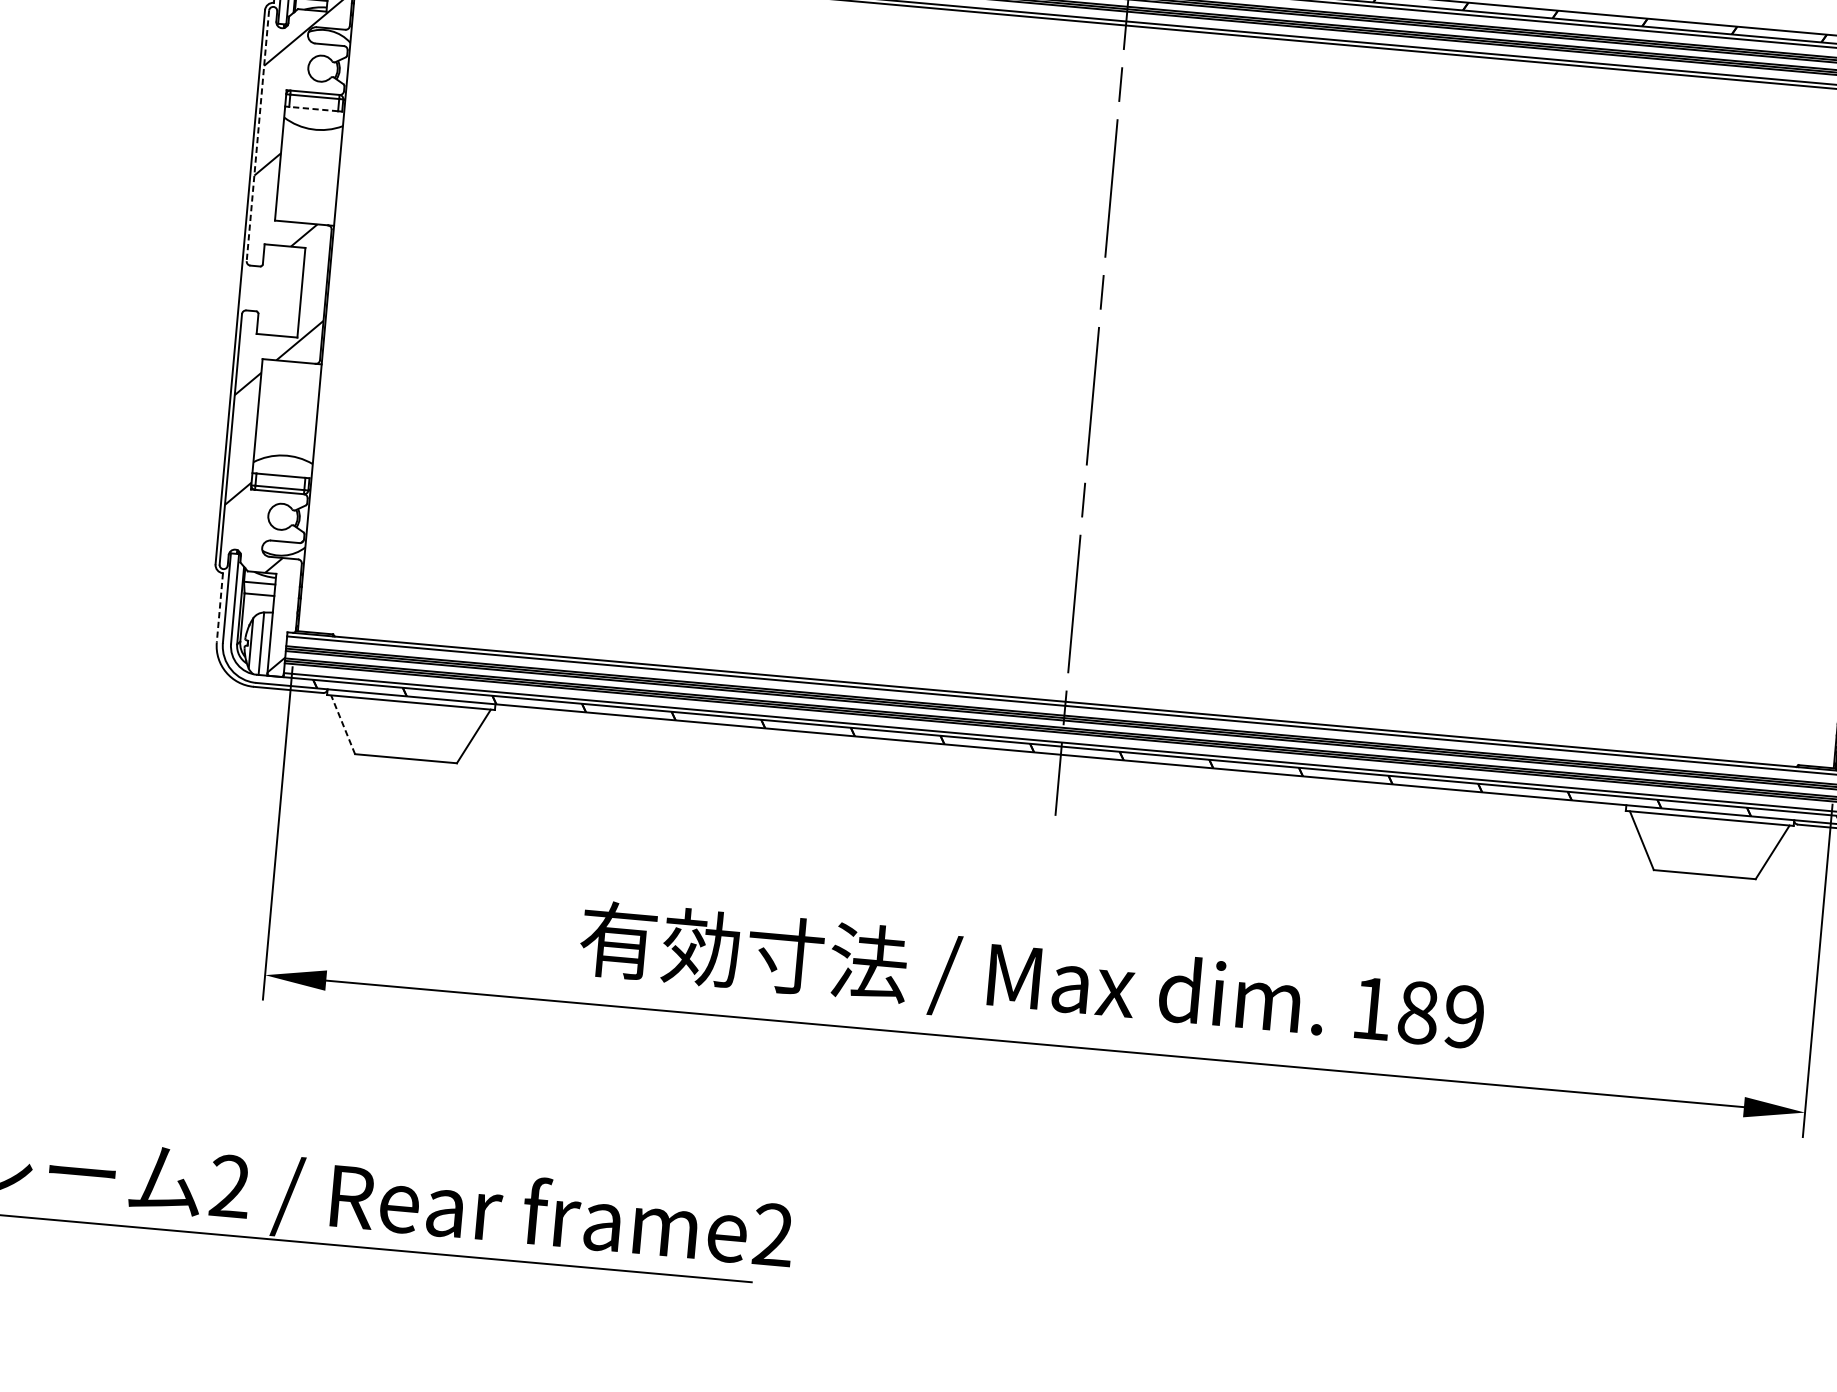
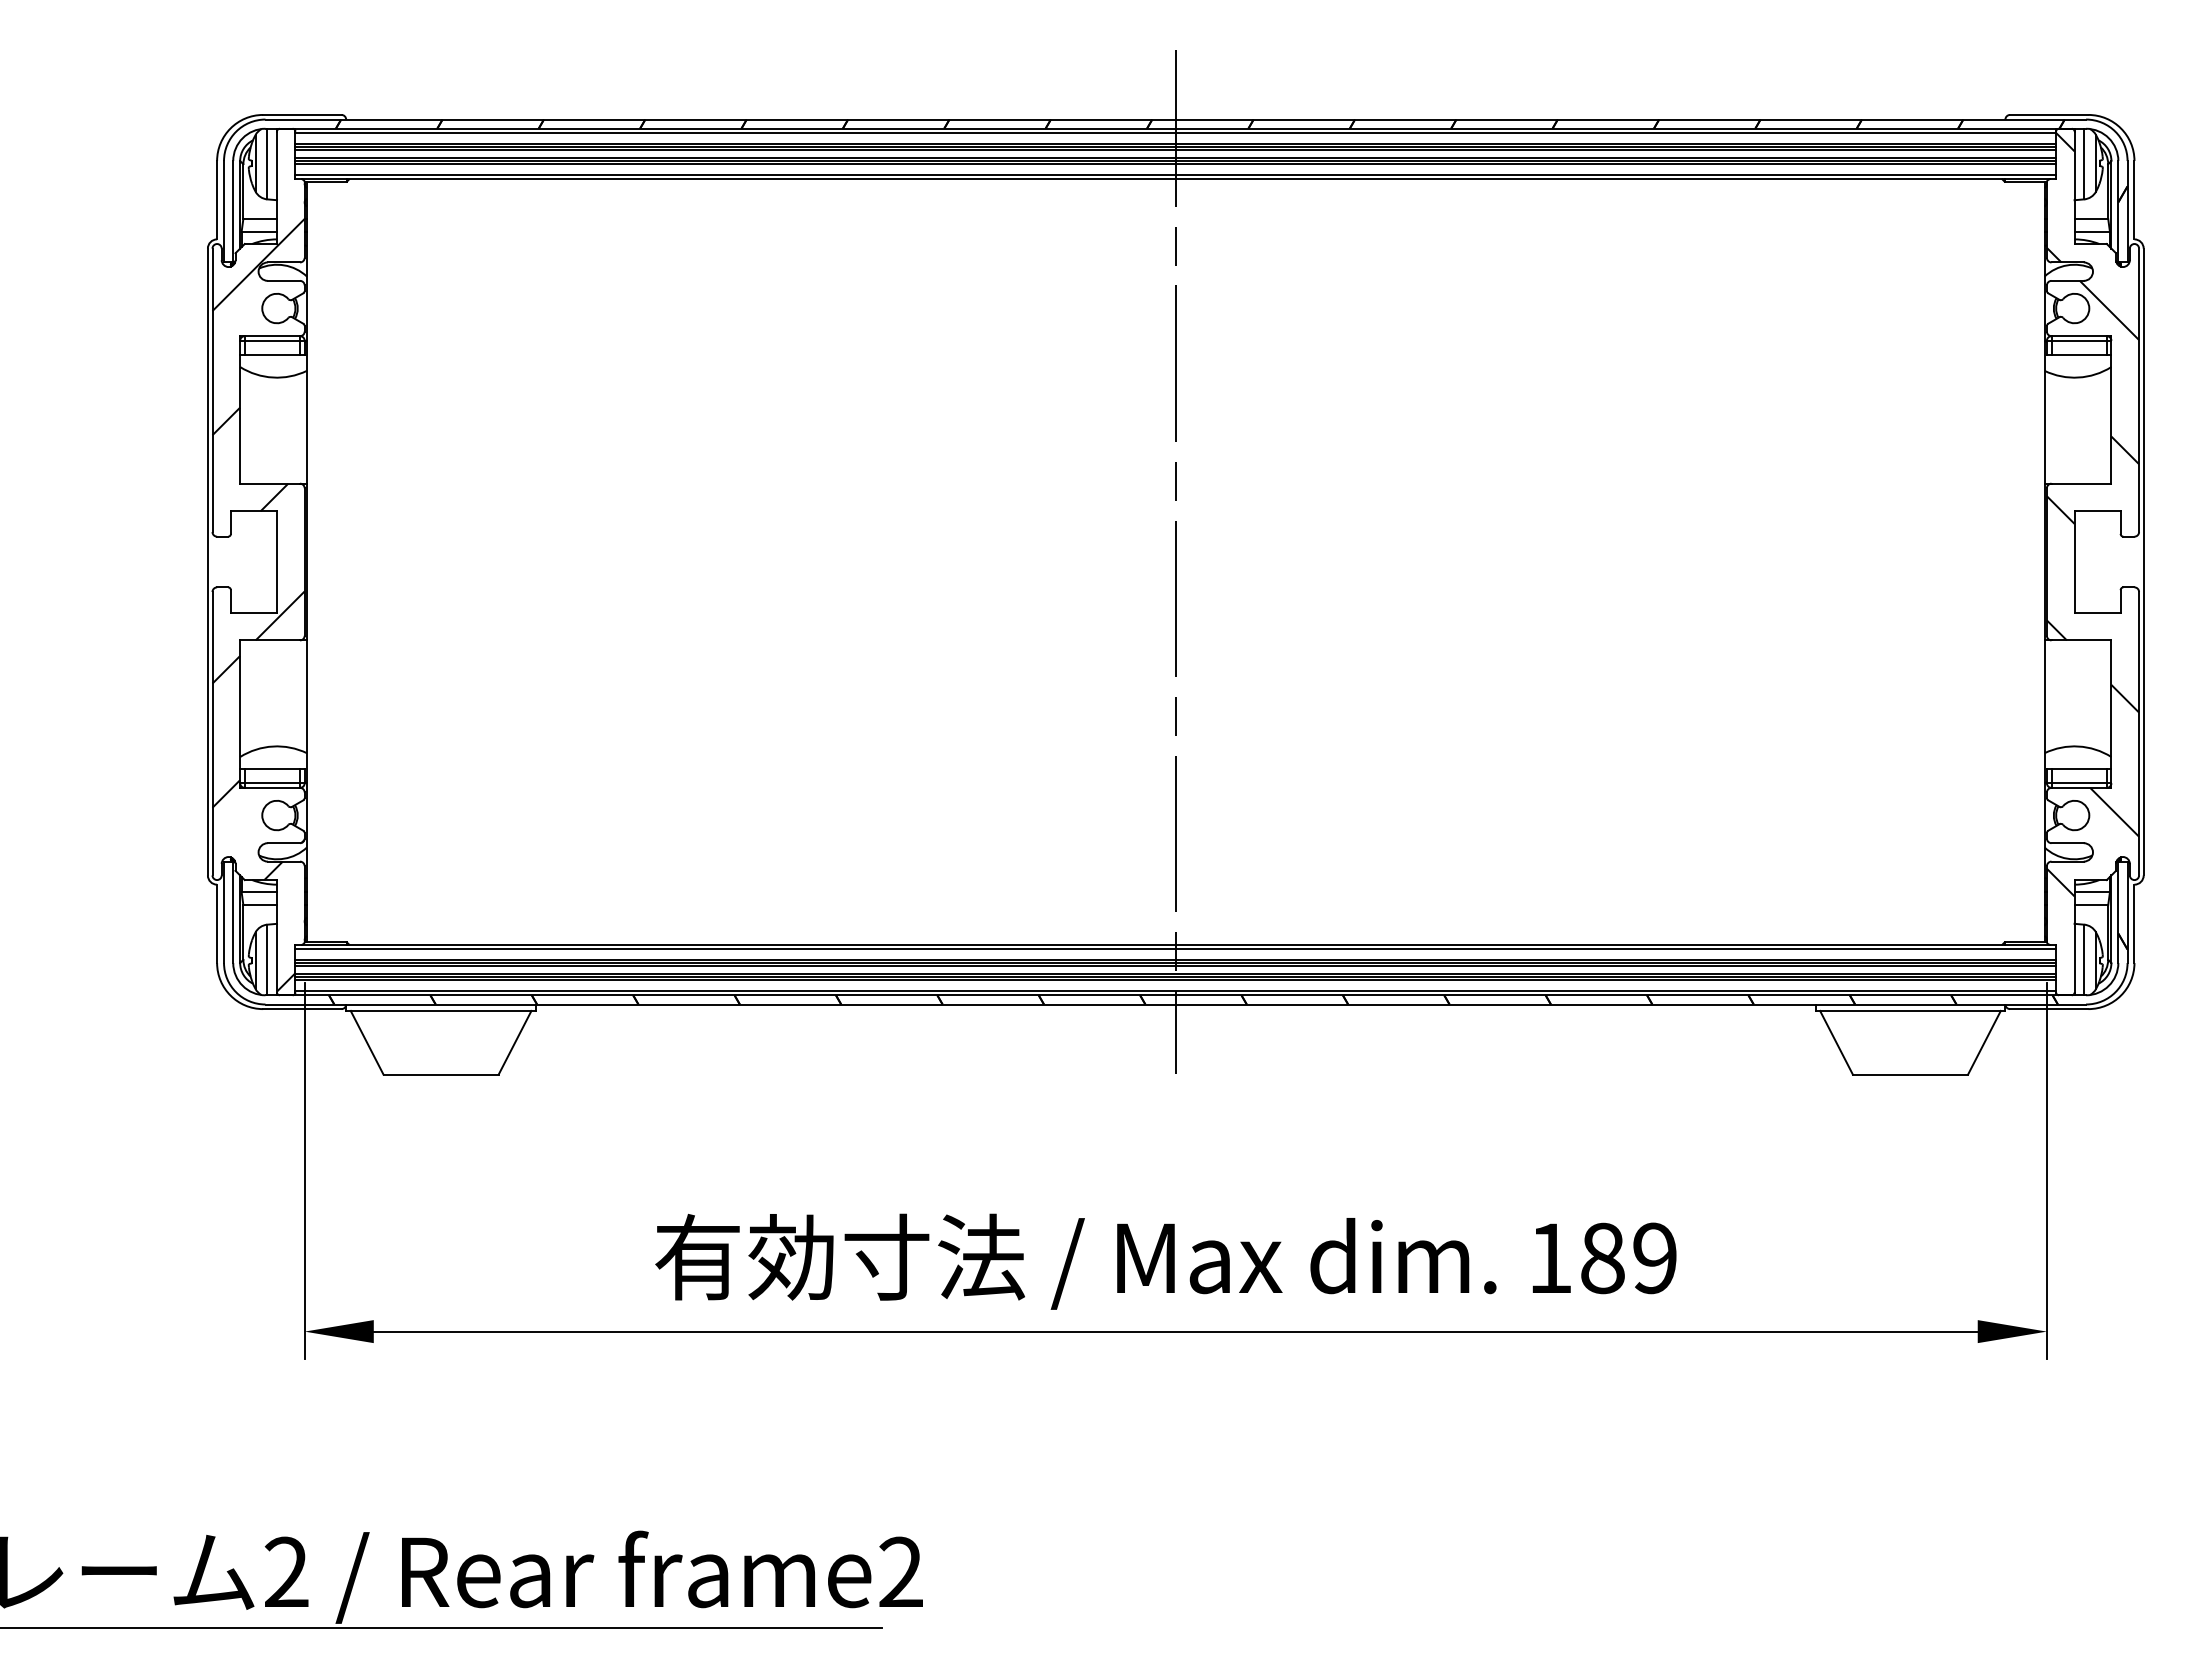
line: (313, 108) -> (272, 354), dashed -> solid
line: (257, 136) -> (212, 390), dashed -> solid
line: (220, 608) -> (217, 924), dashed -> solid
line: (343, 724) -> (367, 1042), dashed -> solid

